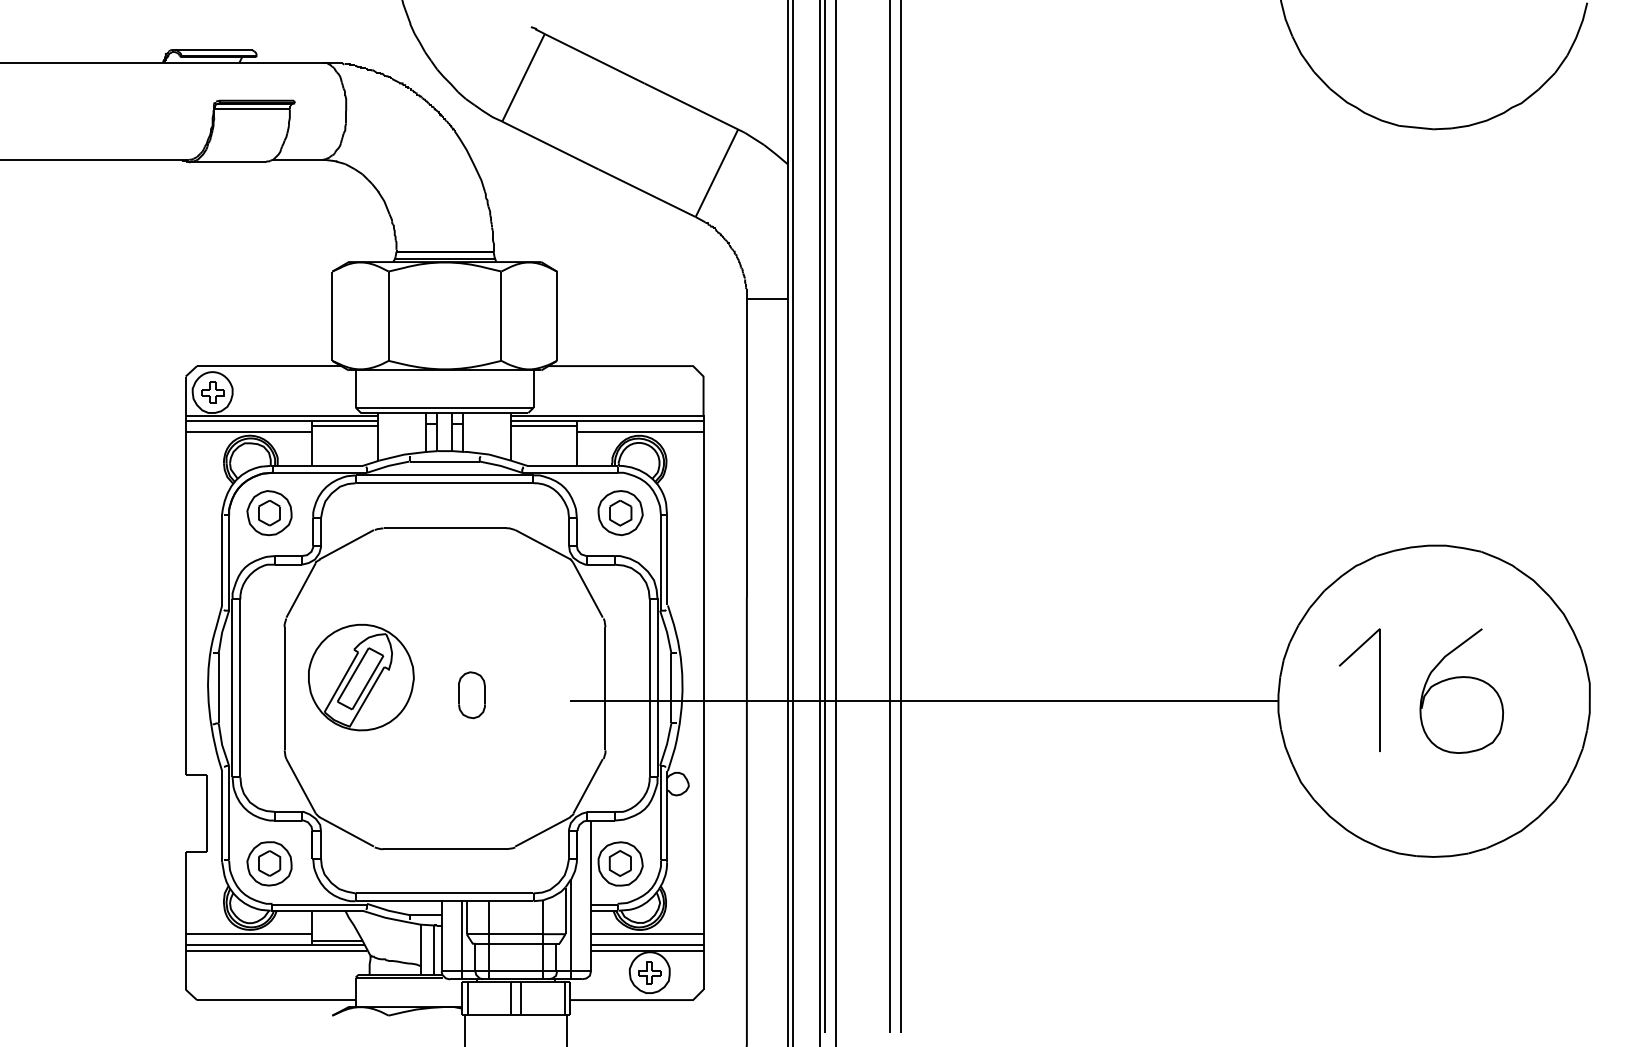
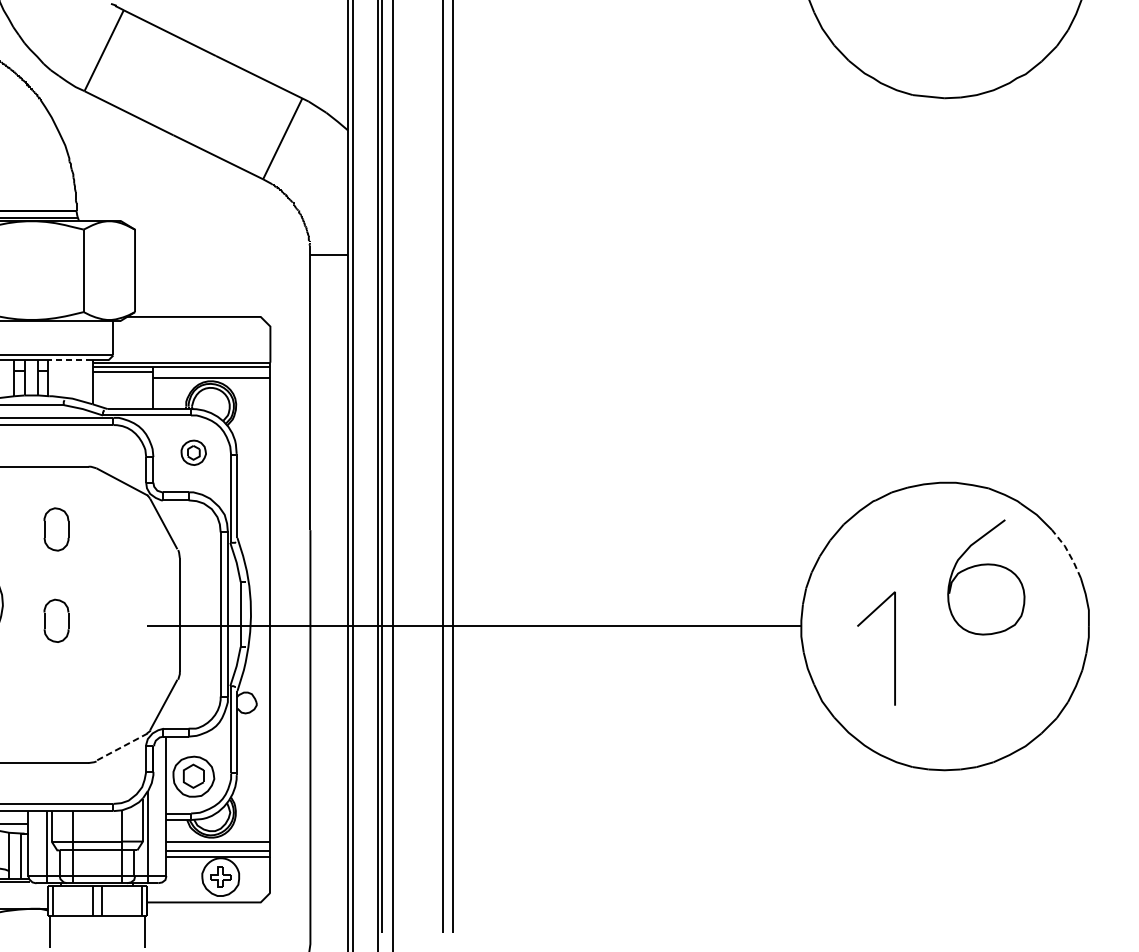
line: (487, 412) -> (70, 359), solid -> dashed
part: (620, 513) -> (193, 453), size x0.6
part: (471, 596) -> (56, 529), added
line: (1567, 621) -> (1068, 552), solid -> dashed
curve: (1461, 678) -> (986, 565), moved
line: (1379, 689) -> (894, 647), moved
line: (542, 832) -> (121, 747), solid -> dashed

